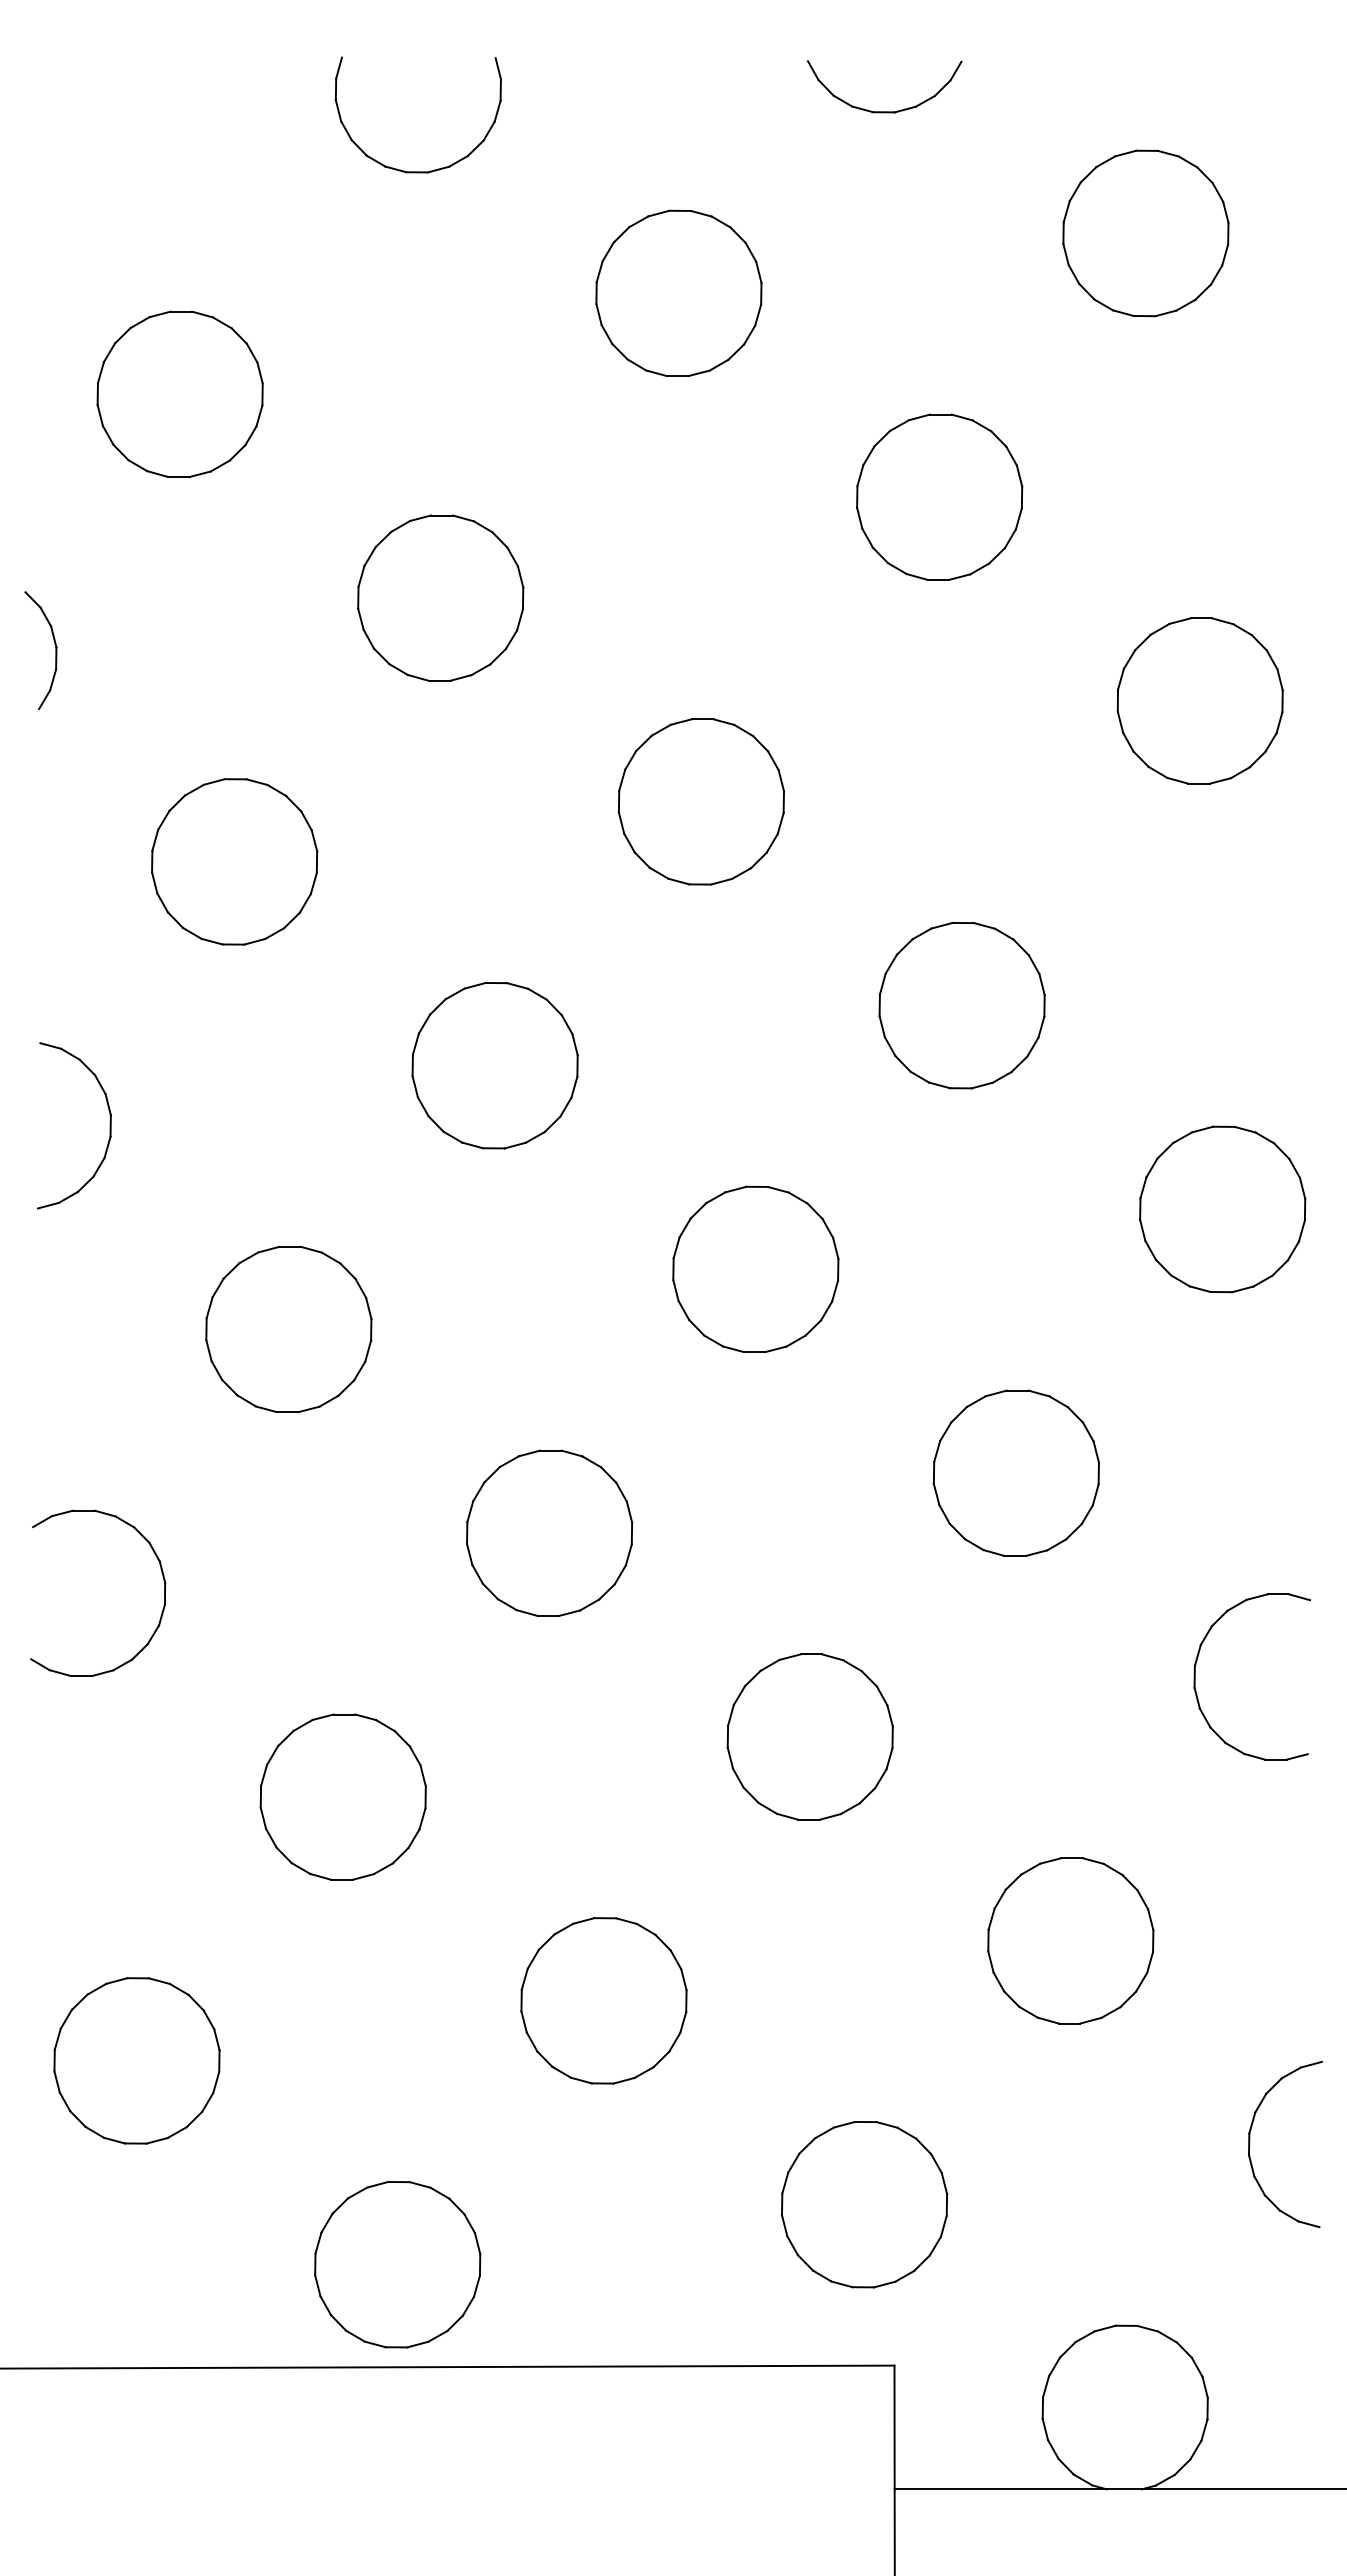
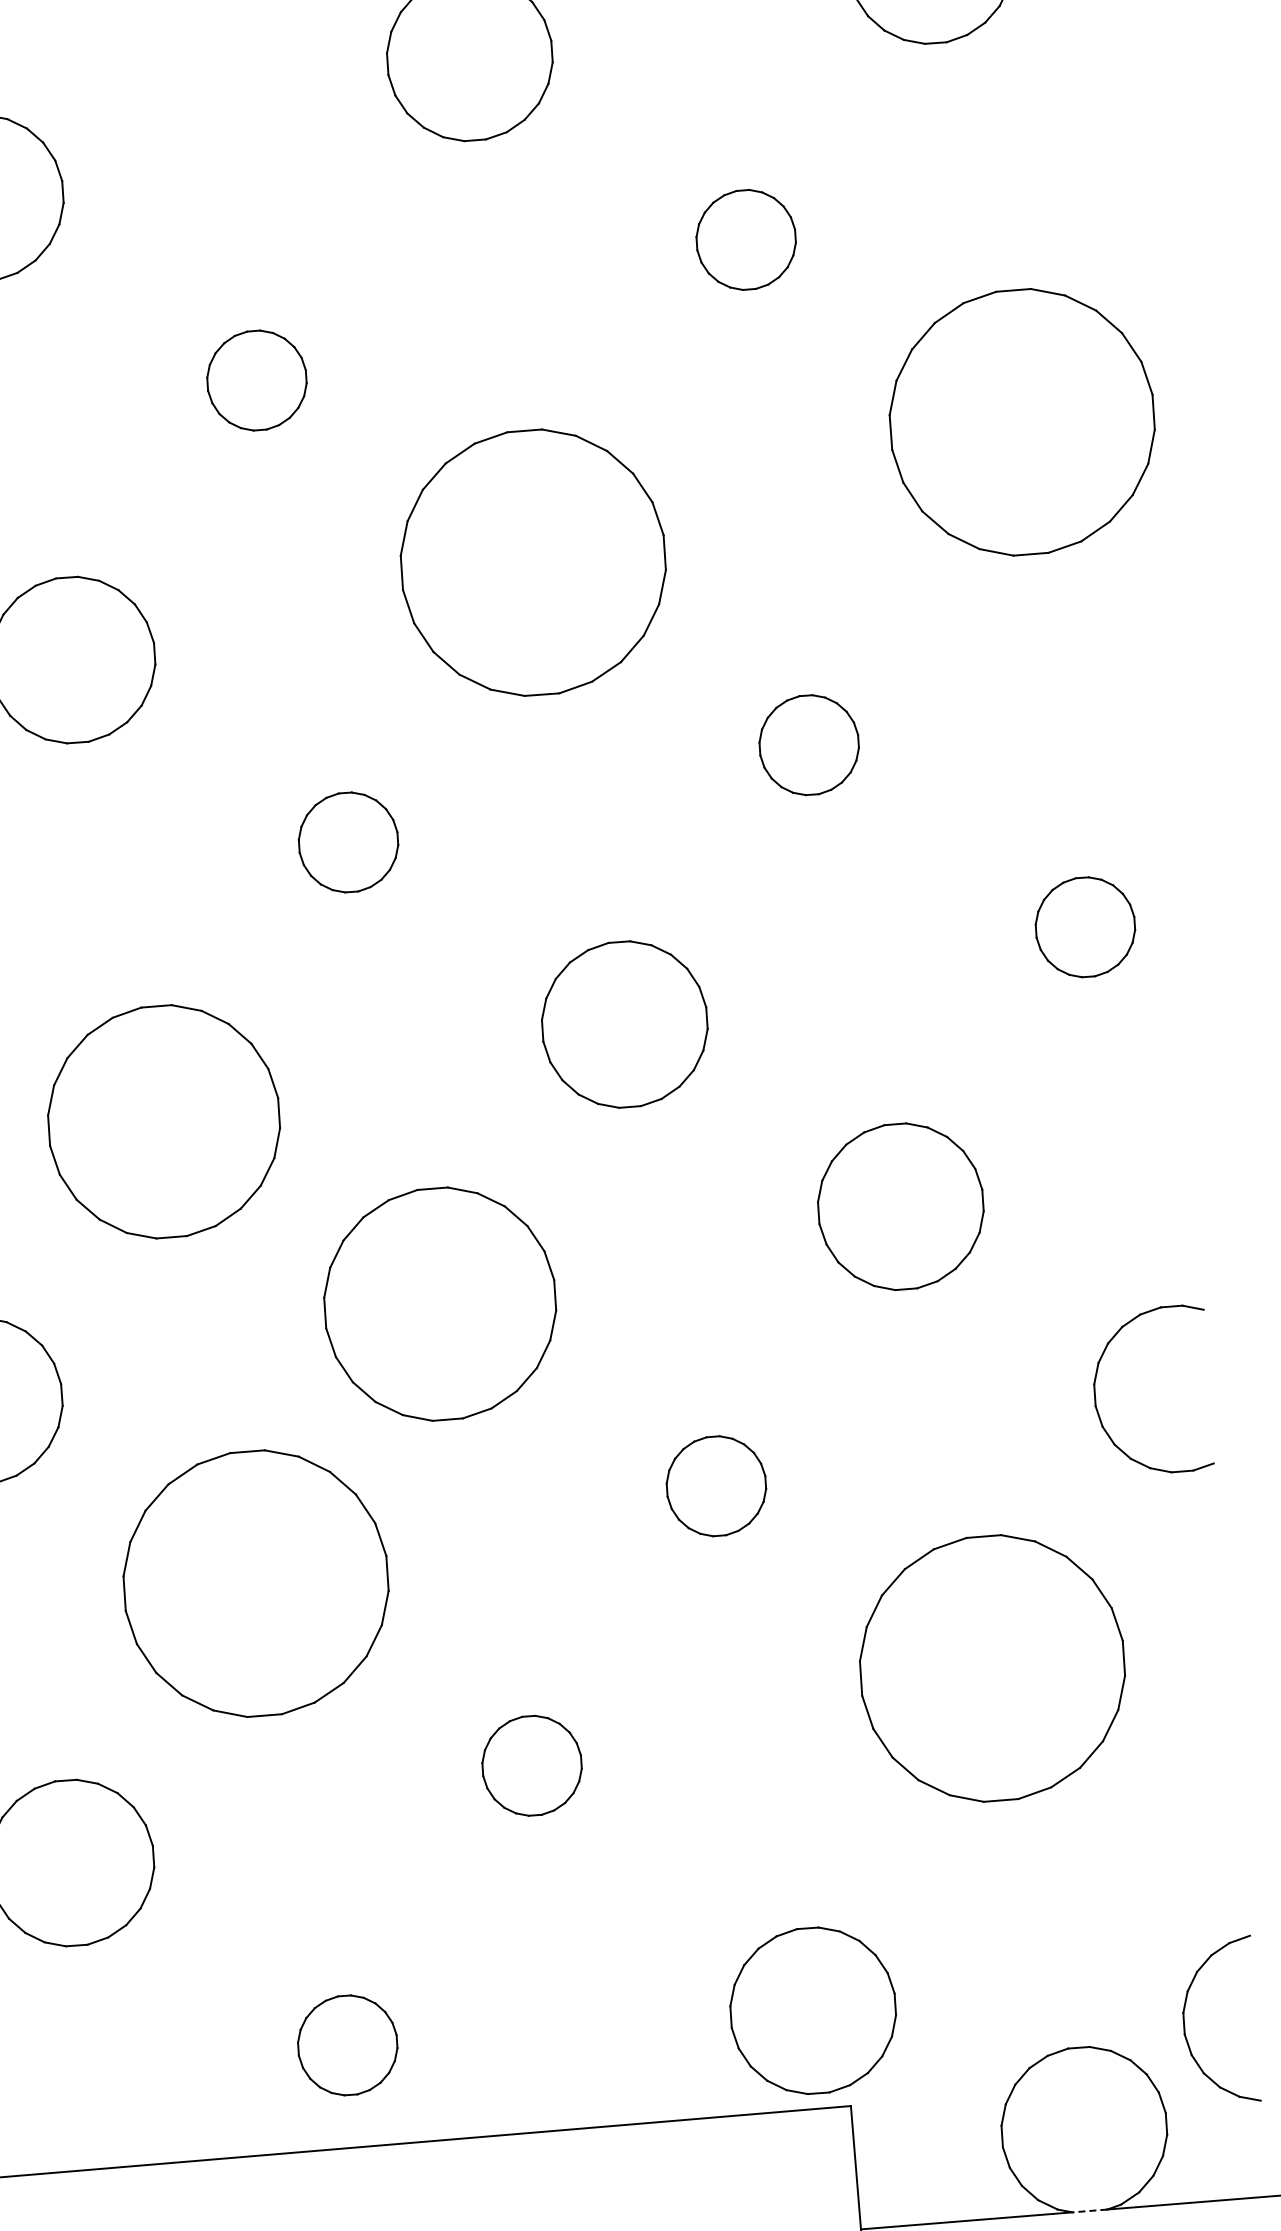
part: (939, 496) -> (745, 239), size x0.6
part: (440, 597) -> (256, 380), size x0.6
part: (1199, 700) -> (1021, 421), size x1.6
part: (700, 801) -> (532, 562), size x1.6
part: (961, 1005) -> (808, 744), size x0.6
part: (494, 1065) -> (347, 842), size x0.6
part: (1222, 1209) -> (1085, 927), size x0.6
part: (288, 1329) -> (163, 1121), size x1.4
part: (549, 1532) -> (440, 1303), size x1.4
part: (809, 1736) -> (715, 1485), size x0.6
part: (342, 1796) -> (255, 1583), size x1.6
part: (1070, 1940) -> (992, 1668), size x1.6
part: (603, 2000) -> (531, 1765), size x0.6
part: (1250, 2144) -> (1185, 2023), moved
part: (864, 2204) -> (813, 2010), moved
part: (397, 2264) -> (347, 2045), size x0.6
line: (1124, 2489) -> (1090, 2211), solid -> dashed

